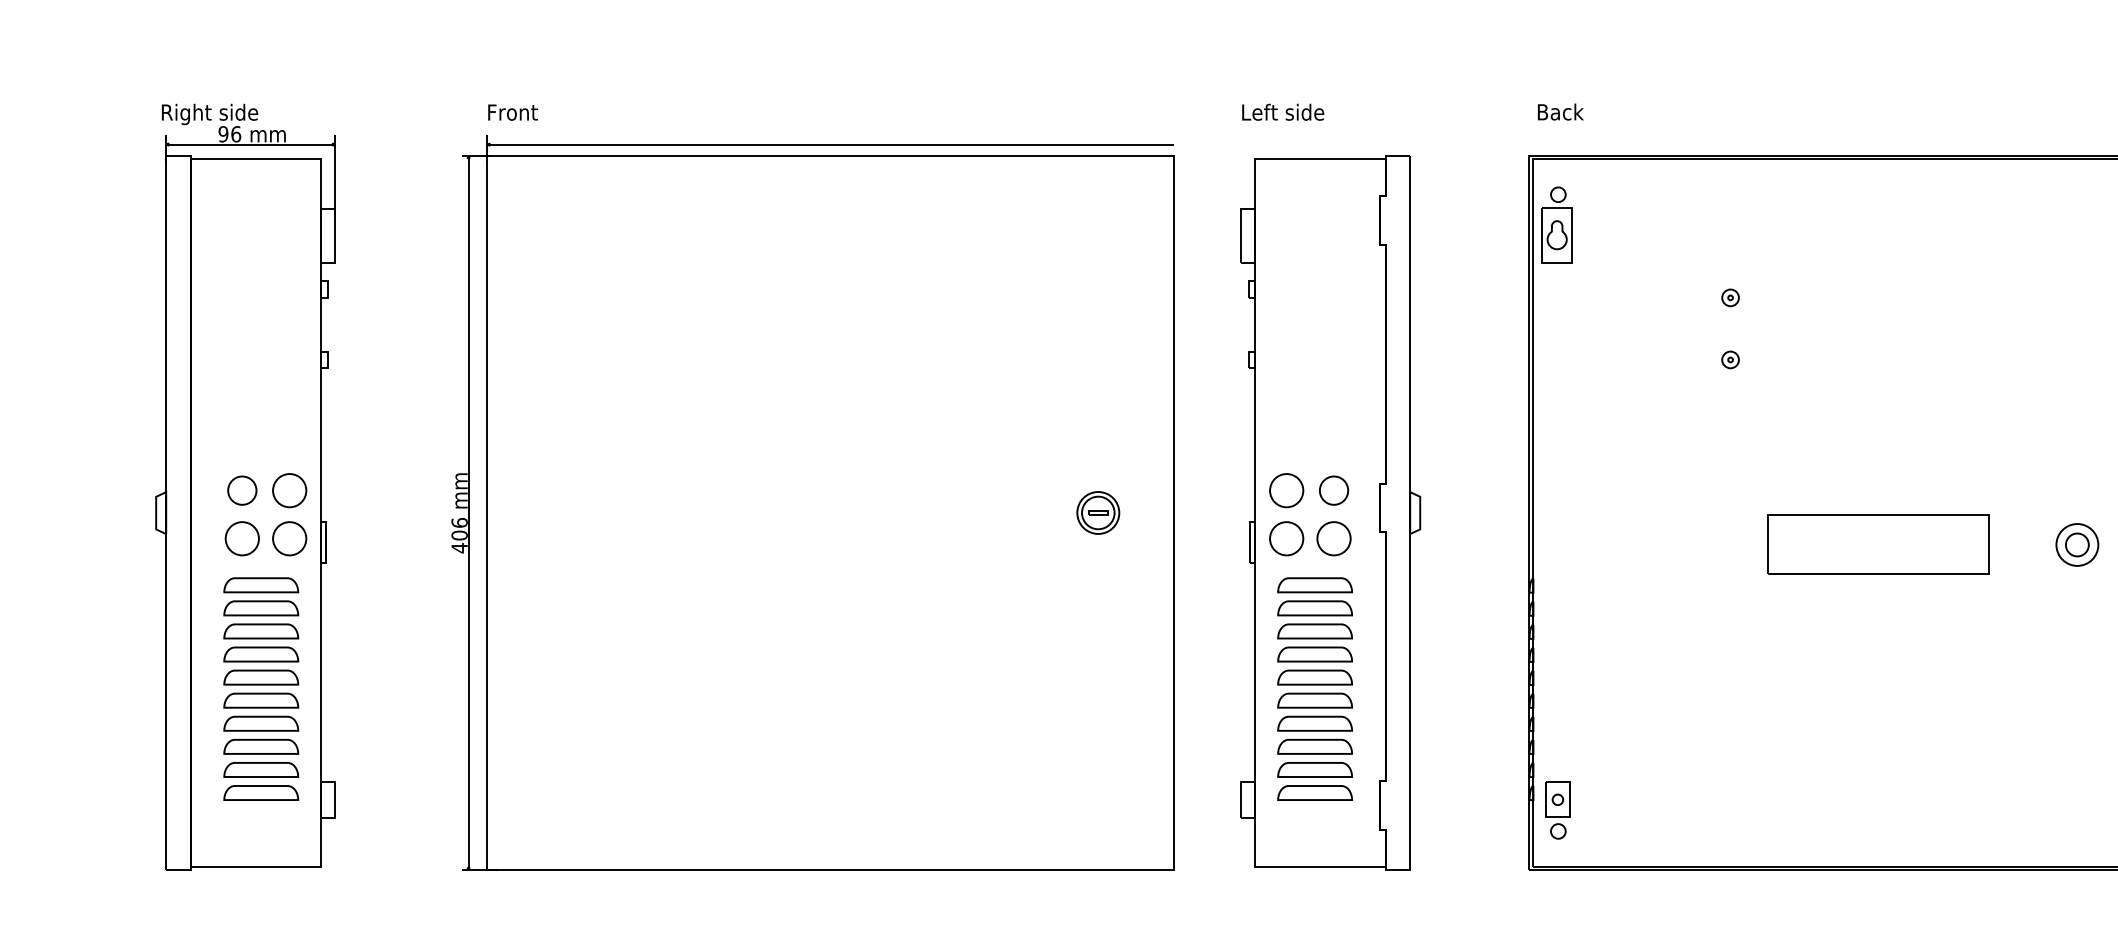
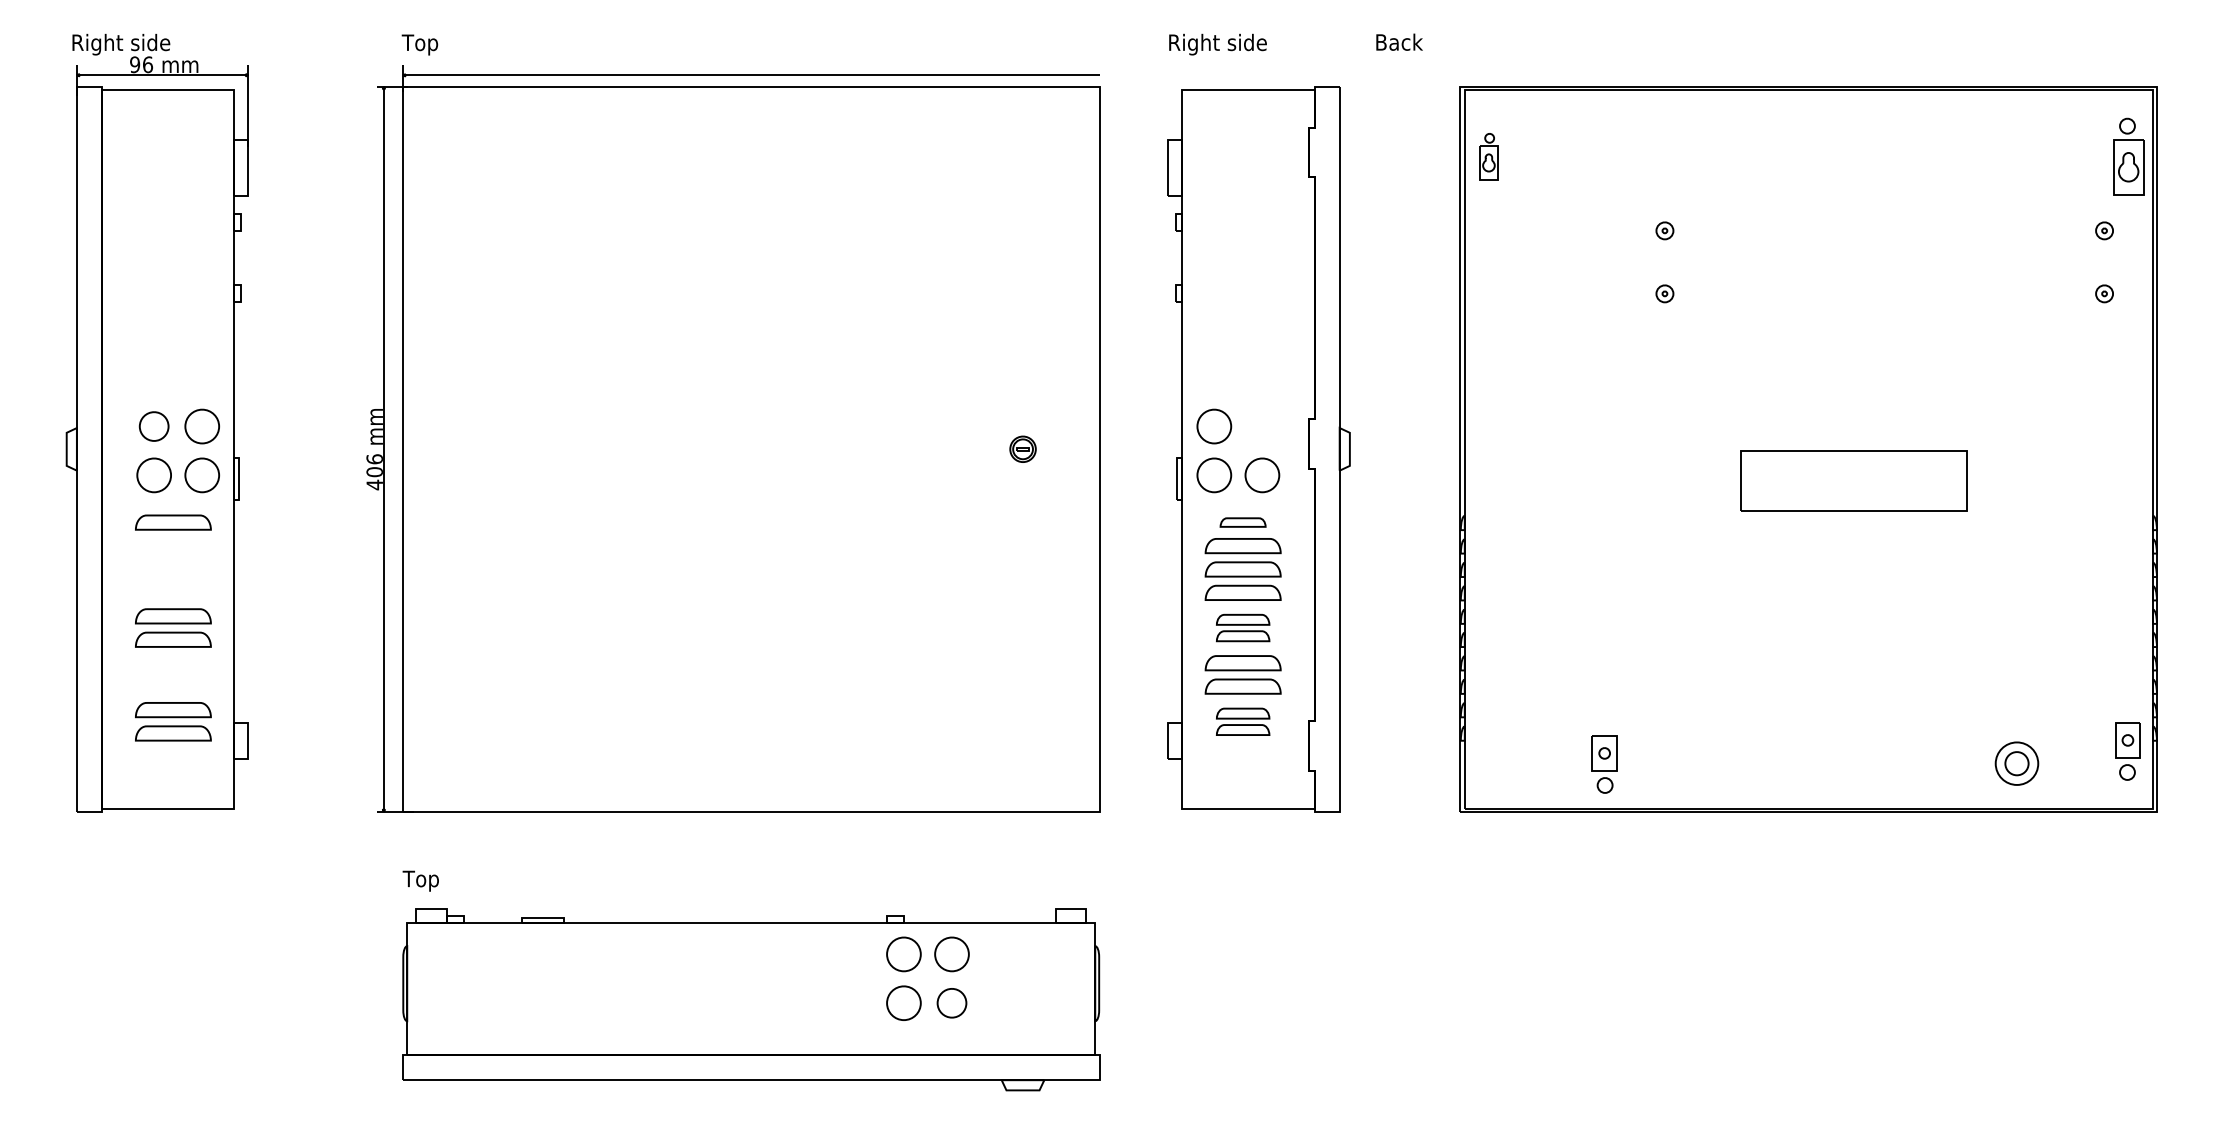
text: (1560, 111) -> (1399, 41), moved
text: (511, 114) -> (427, 44), Front -> Top
text: (1290, 114) -> (1218, 44), Left side -> Right side
part: (1556, 224) -> (1488, 156), size x0.6
part: (1334, 490) -> (1262, 426), removed
part: (1097, 513) -> (1022, 449), size x0.6
part: (1877, 543) -> (1853, 480), moved
part: (2076, 544) -> (2016, 763), moved
part: (1314, 585) -> (1242, 522), size x0.6
part: (261, 631) -> (173, 569), removed
part: (1314, 688) -> (1242, 627), size x0.7
part: (261, 734) -> (173, 674), removed
part: (1314, 781) -> (1242, 721), size x0.7
part: (1557, 810) -> (1604, 764), moved

